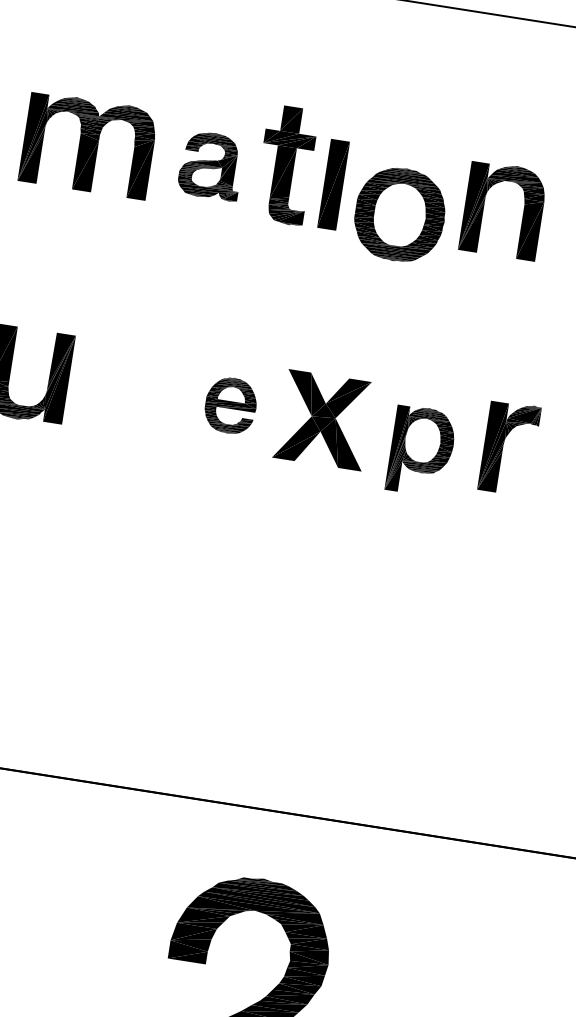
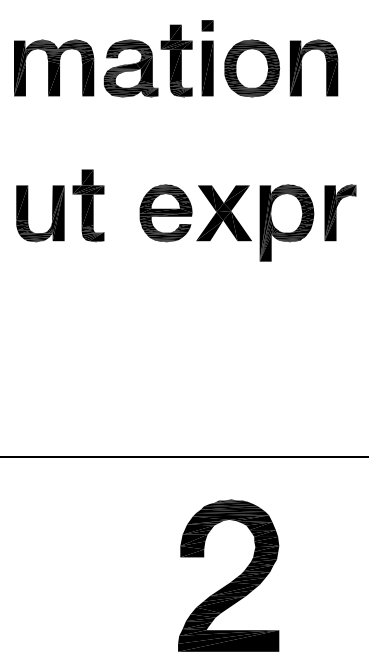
part: (344, 116) -> (207, 25), added
part: (210, 165) -> (130, 68), size x1.43
part: (400, 214) -> (252, 68), moved
part: (109, 373) -> (88, 205), added
part: (230, 405) -> (165, 213), size x1.67
part: (420, 450) -> (286, 222), size x1.43

